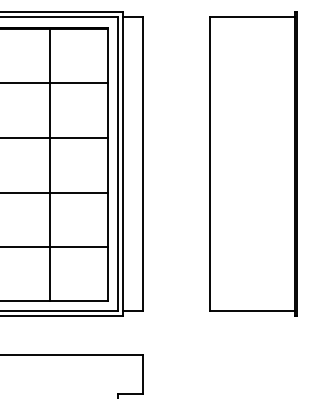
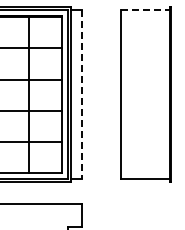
line: (252, 18) -> (145, 10), solid -> dashed
line: (143, 163) -> (82, 94), solid -> dashed

